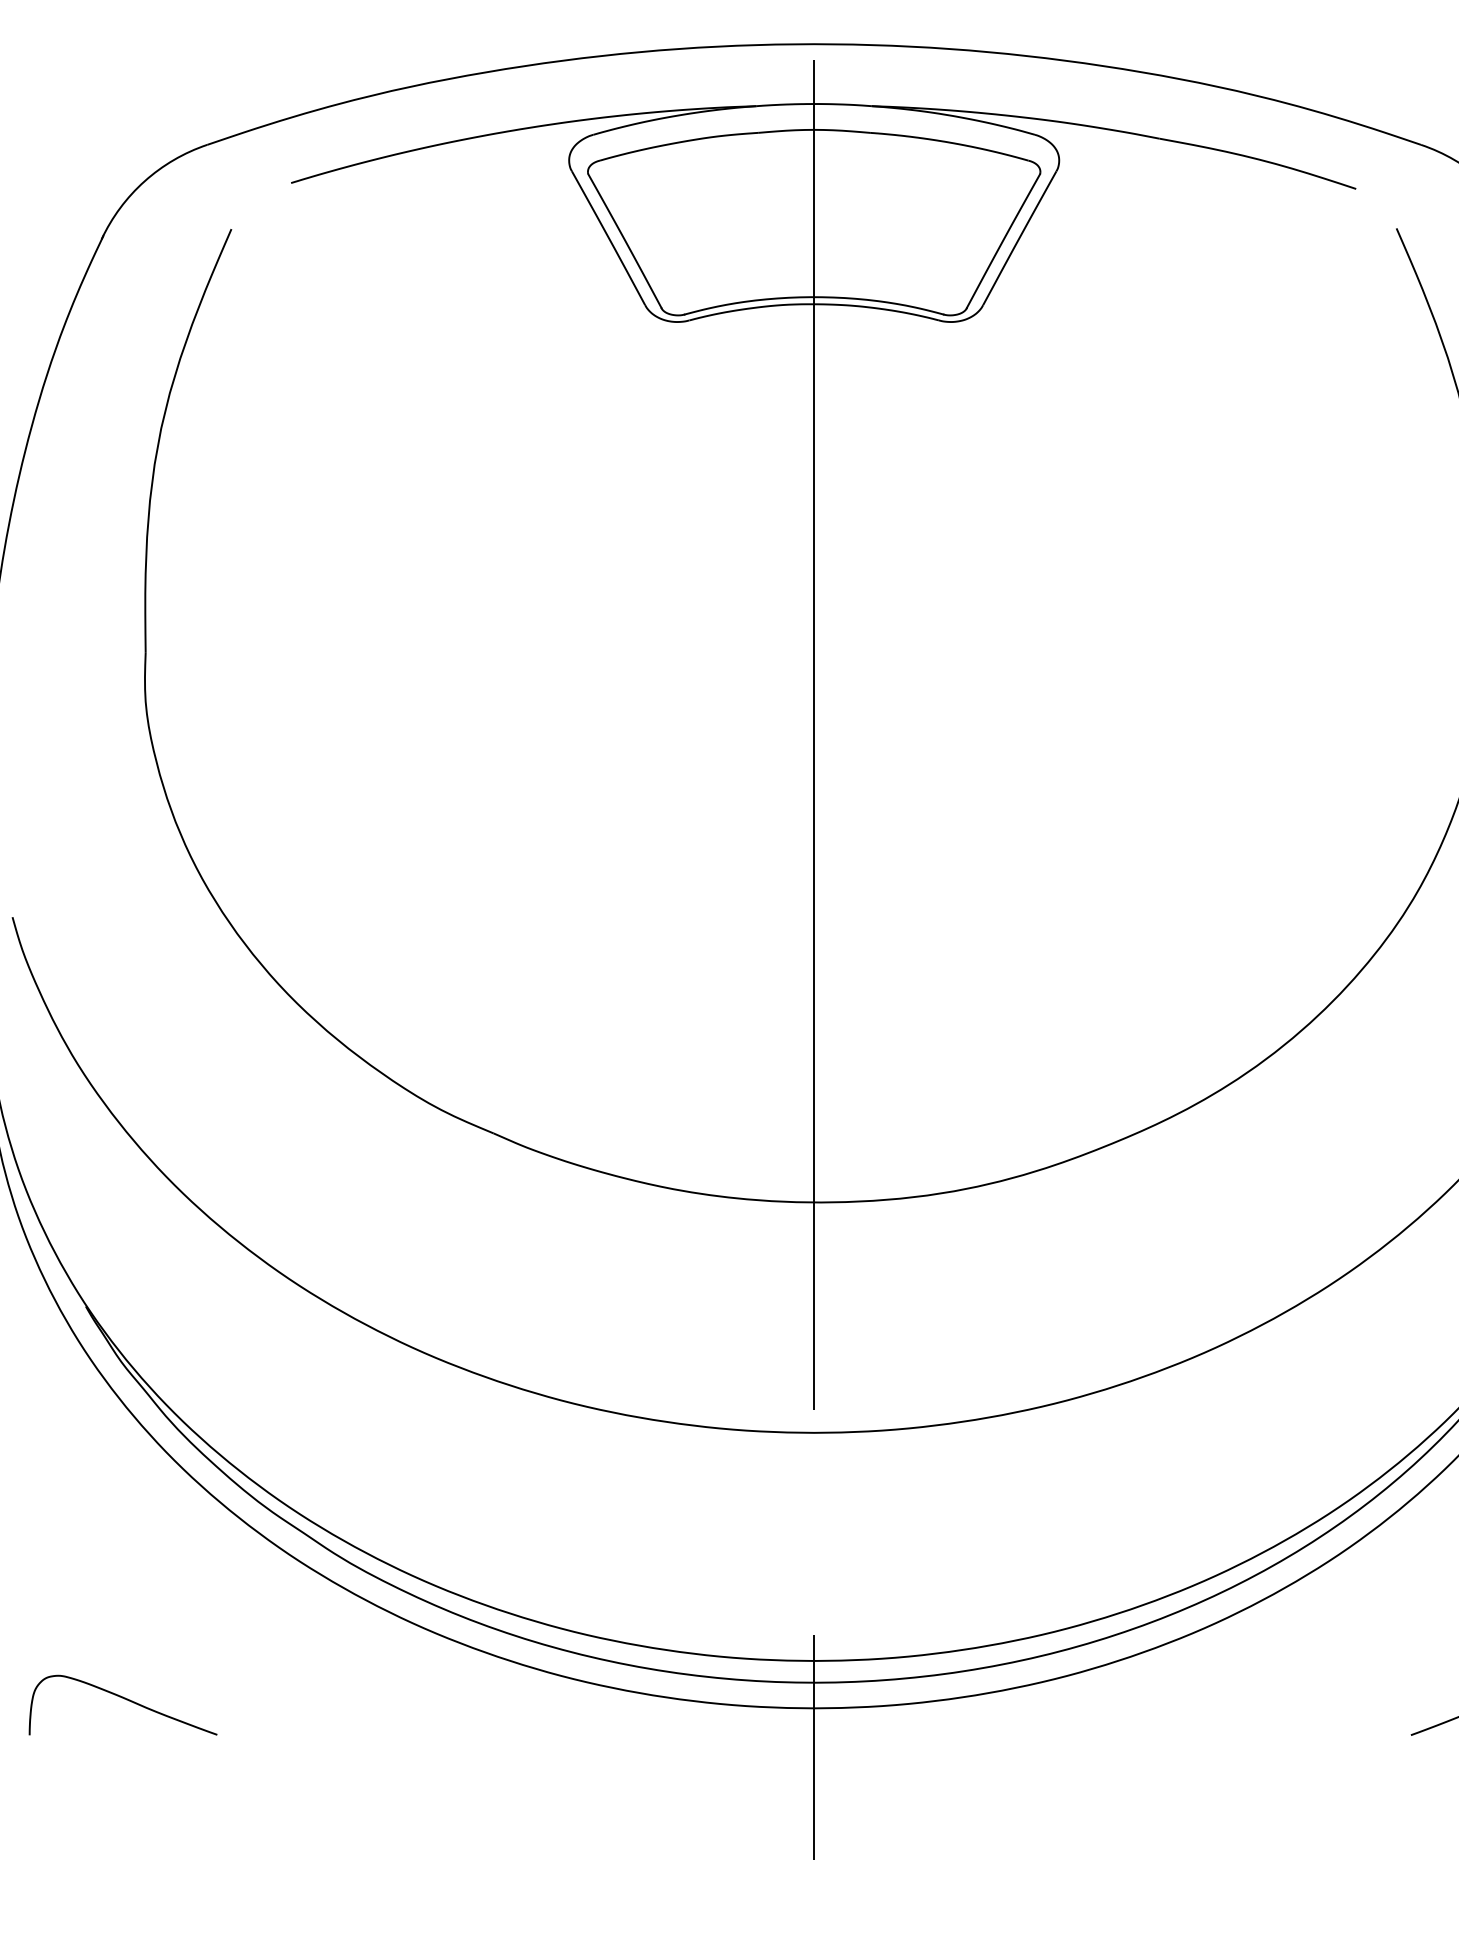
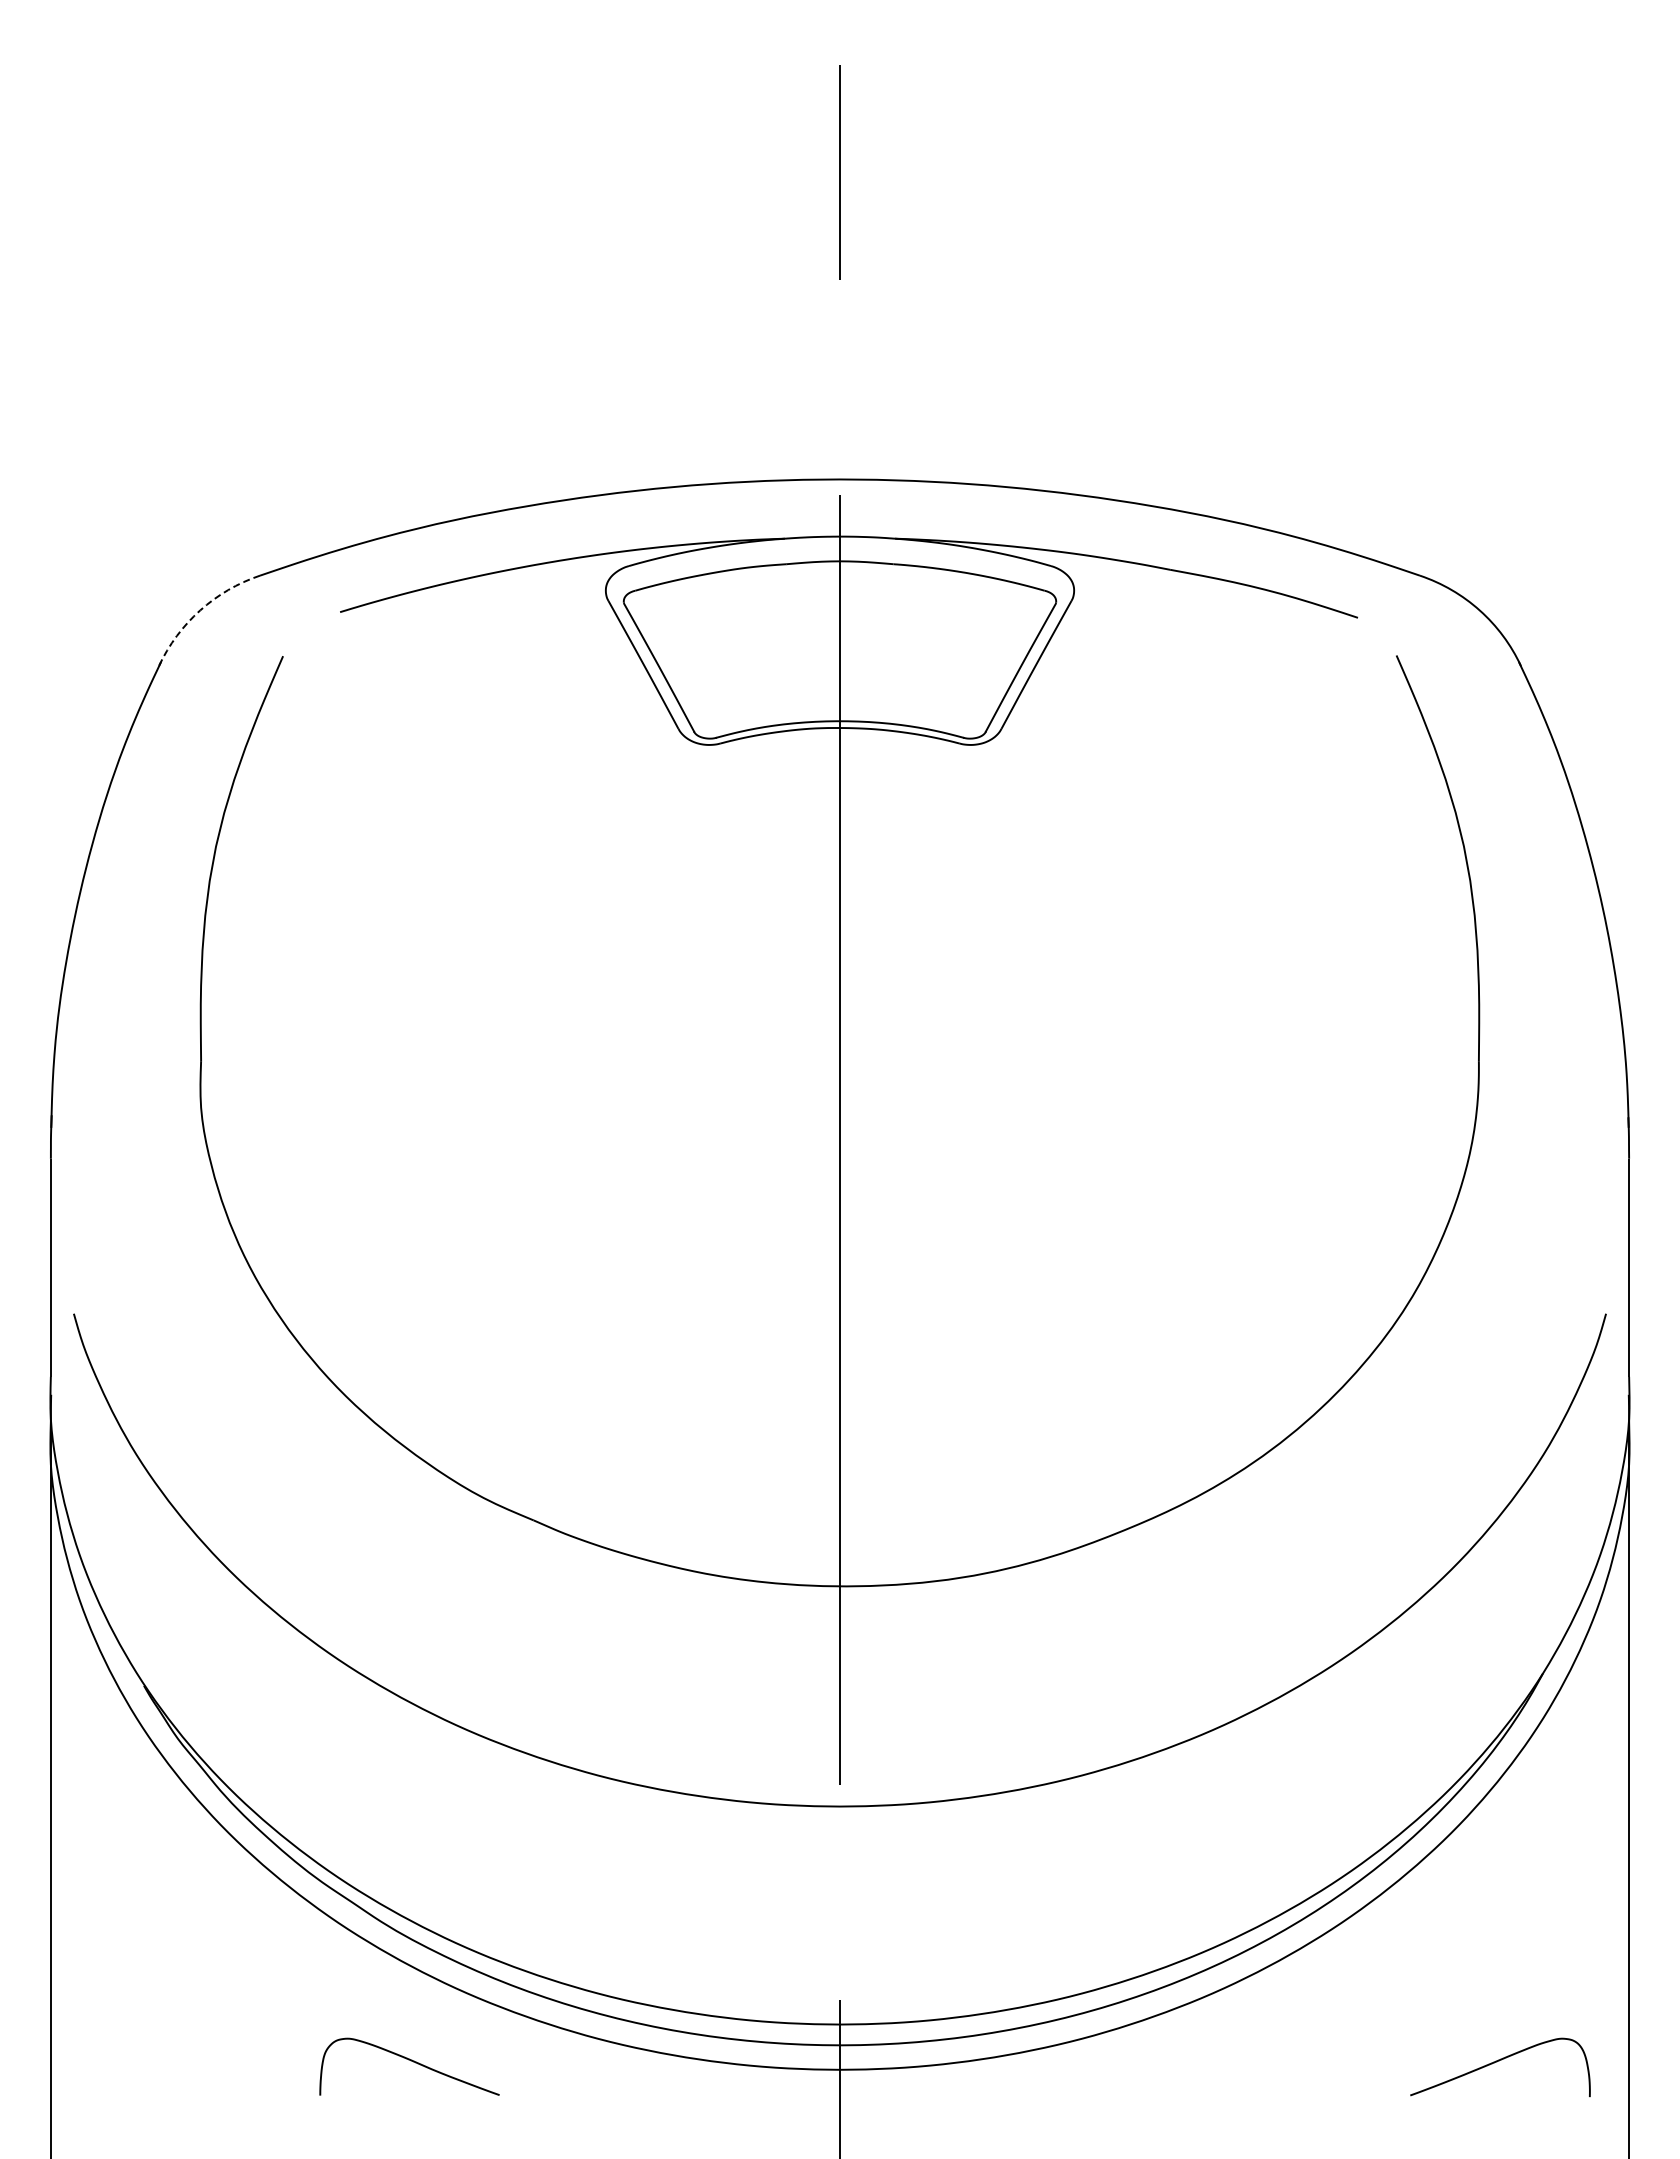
arc: (145, 181) -> (200, 610), solid -> dashed
curve: (124, 1699) -> (410, 2061), moved

